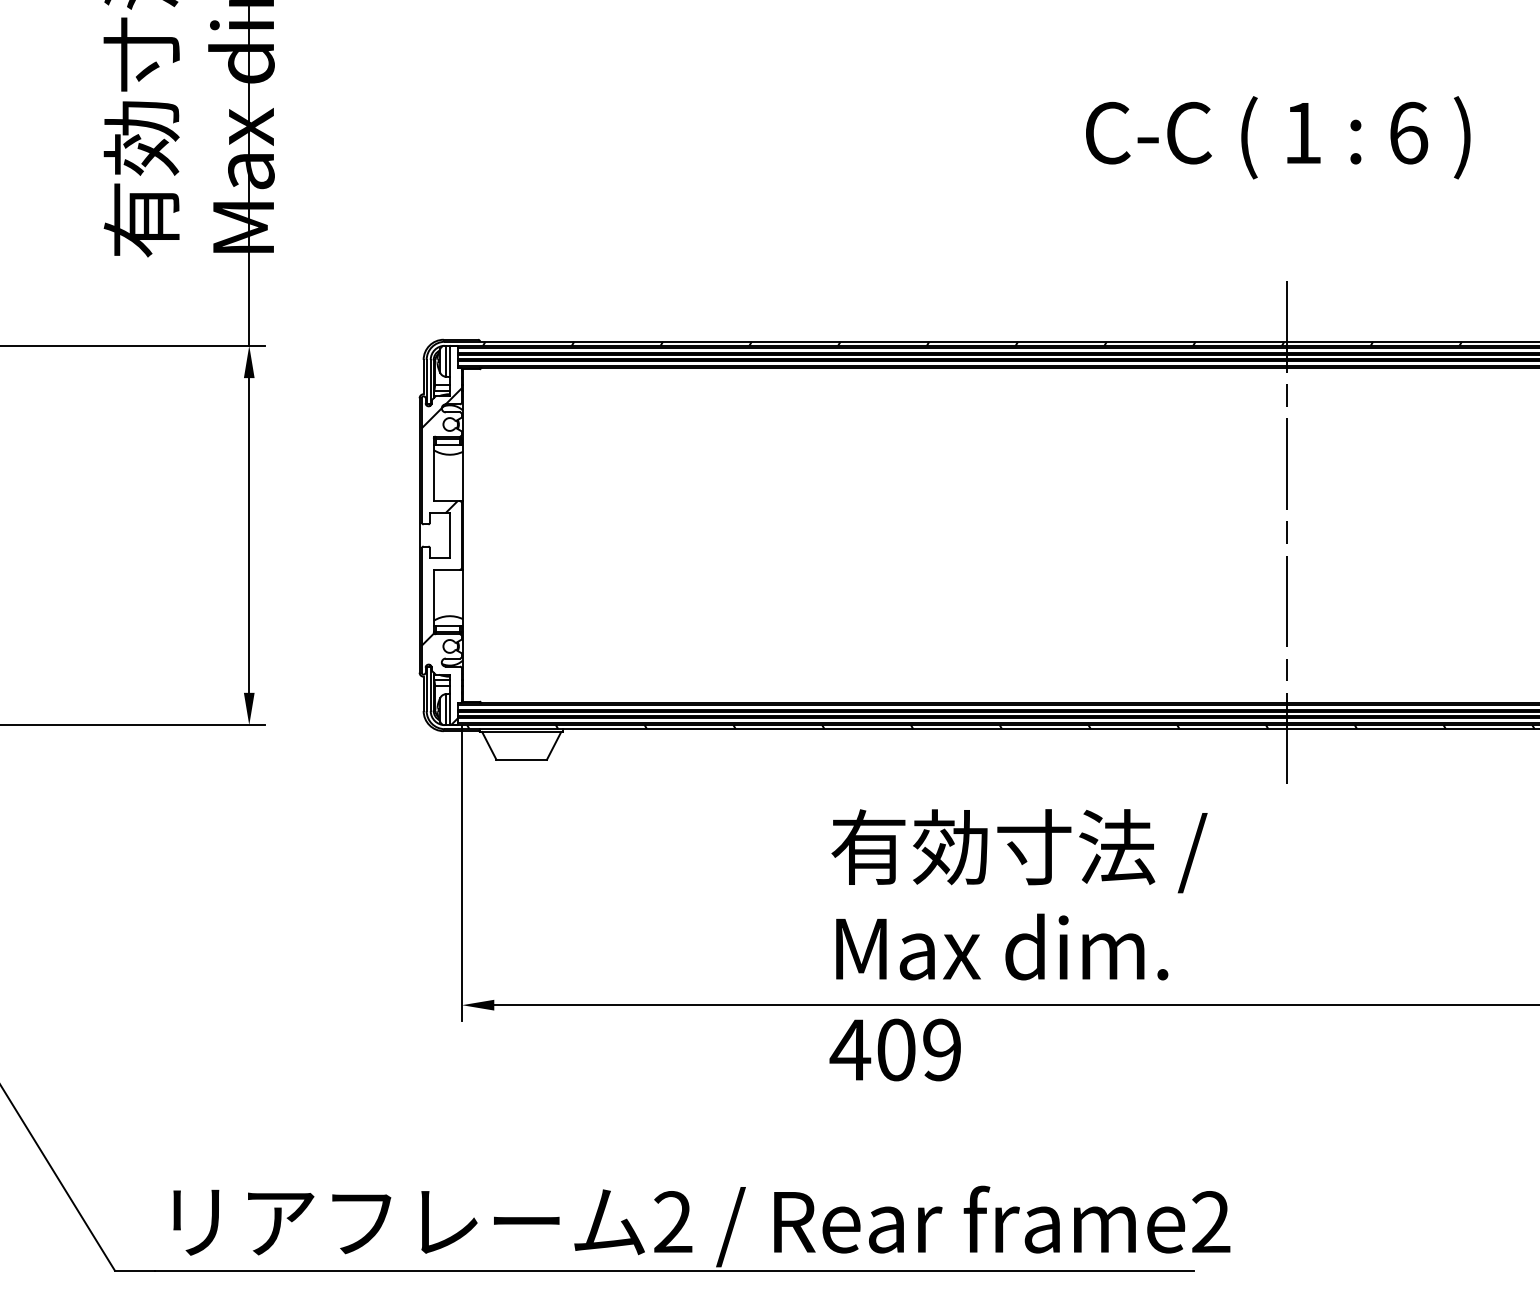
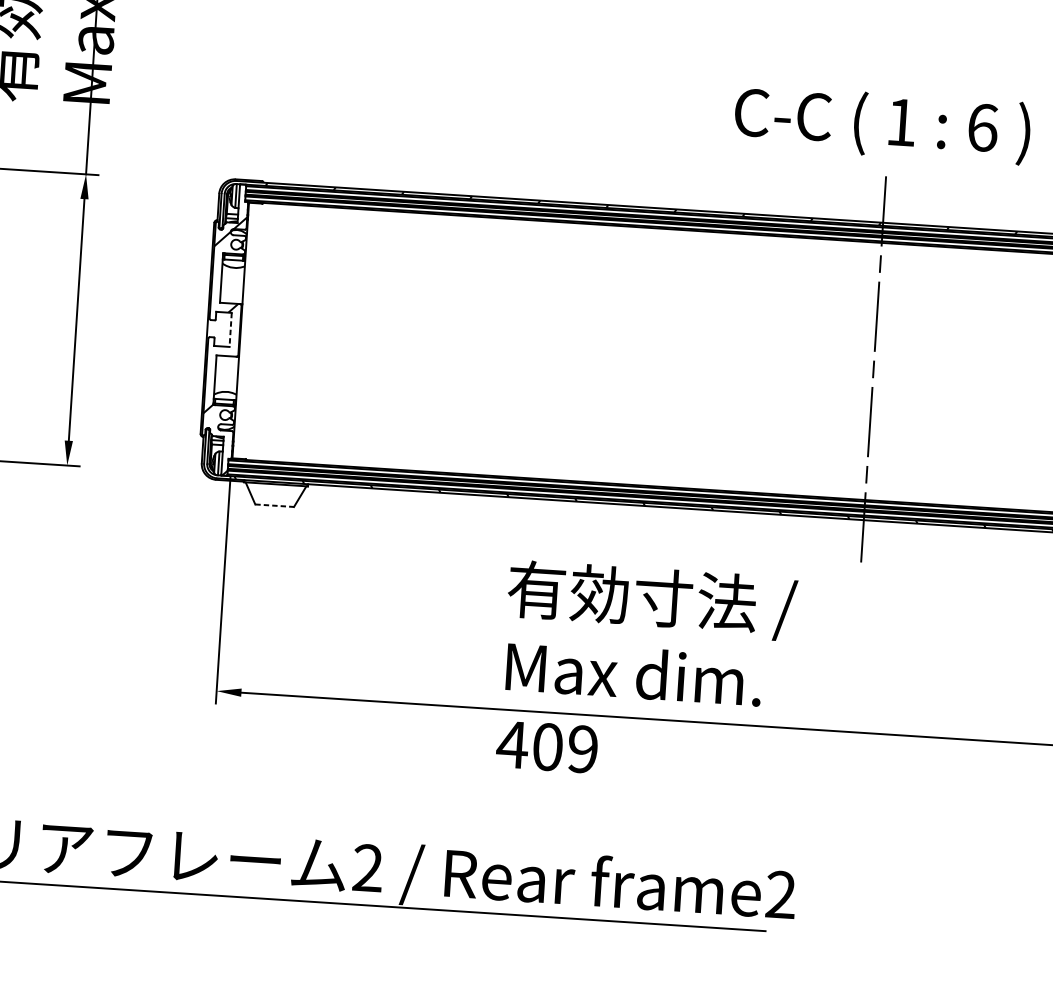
text: (1278, 137) -> (882, 124), moved
line: (449, 535) -> (230, 329), solid -> dashed
line: (522, 759) -> (275, 505), solid -> dashed

